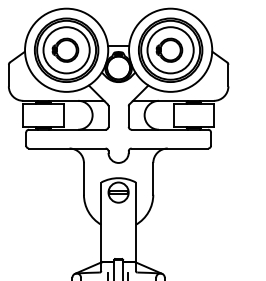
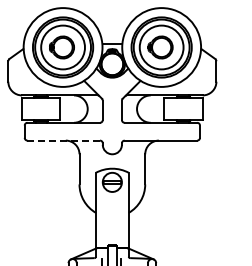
line: (66, 148) -> (62, 140), solid -> dashed

